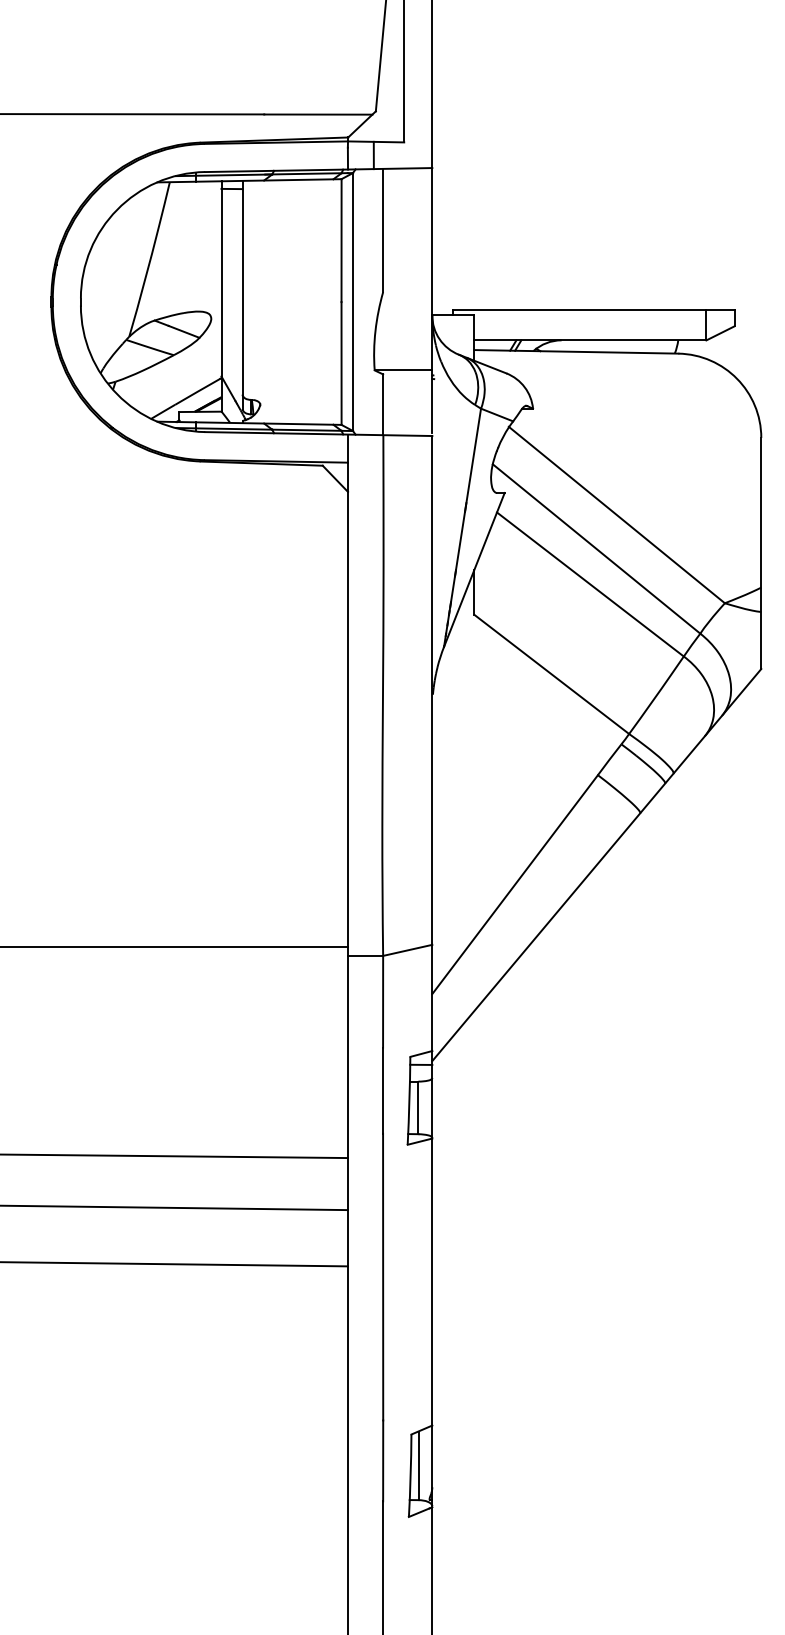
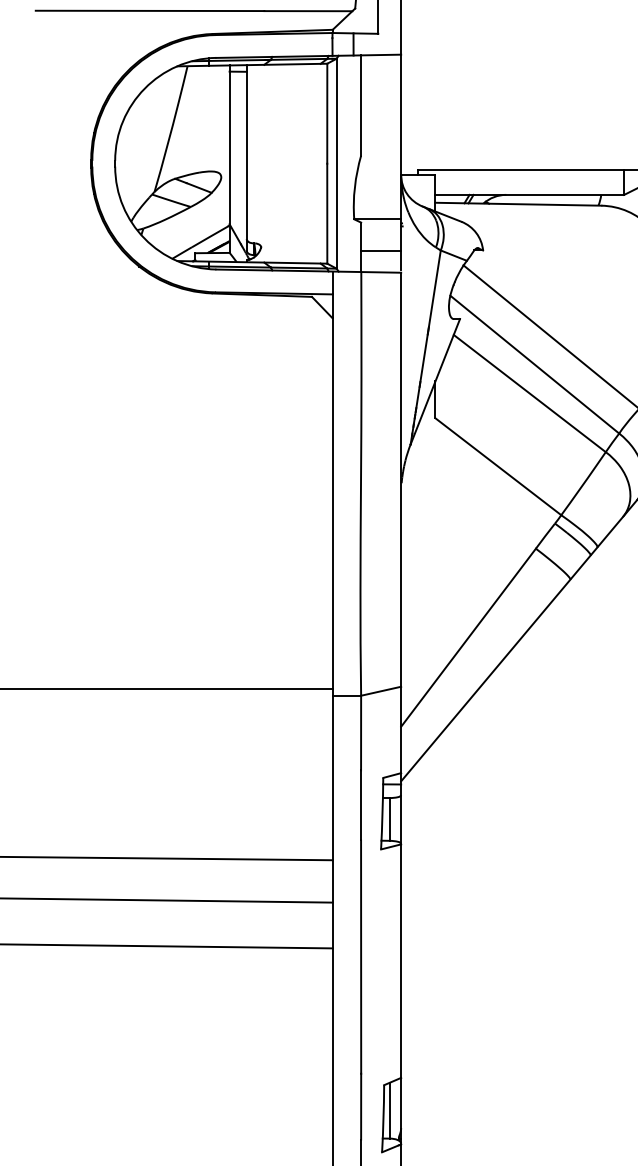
line: (407, 408) -> (380, 250), added

